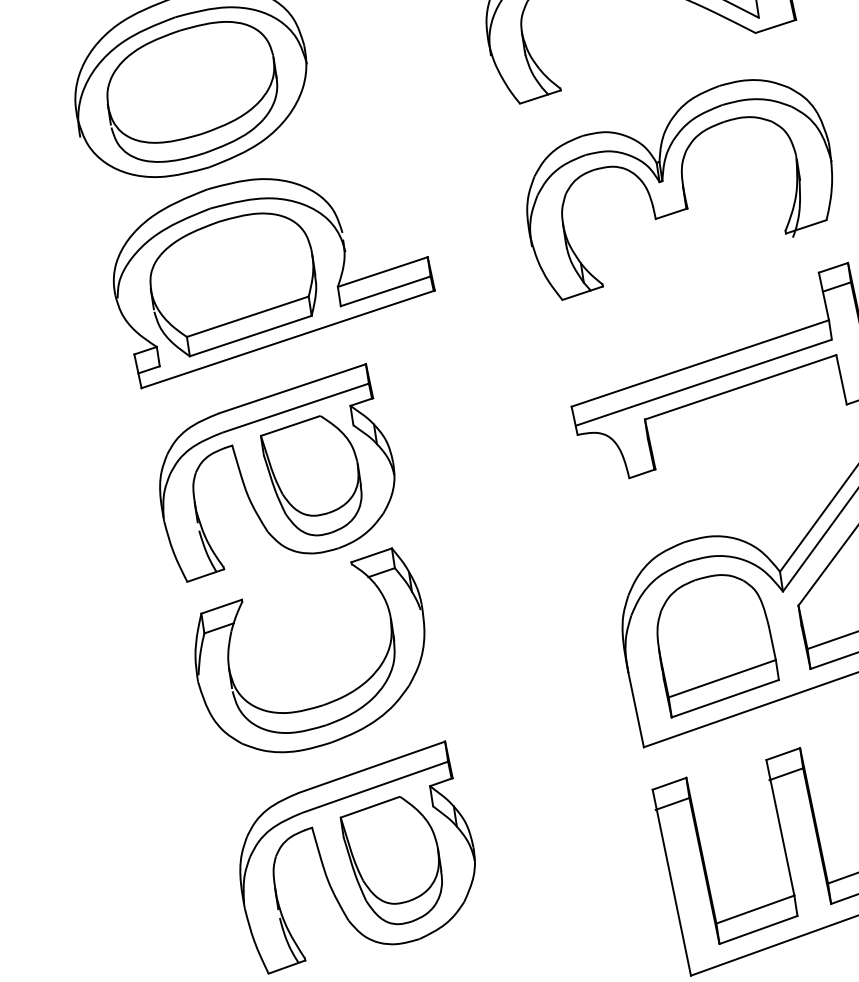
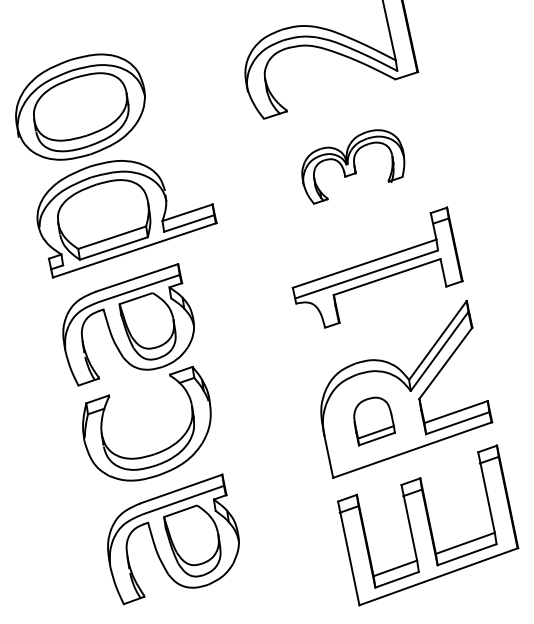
part: (680, 189) -> (353, 166), size x0.6
part: (717, 646) -> (374, 421), size x0.6

